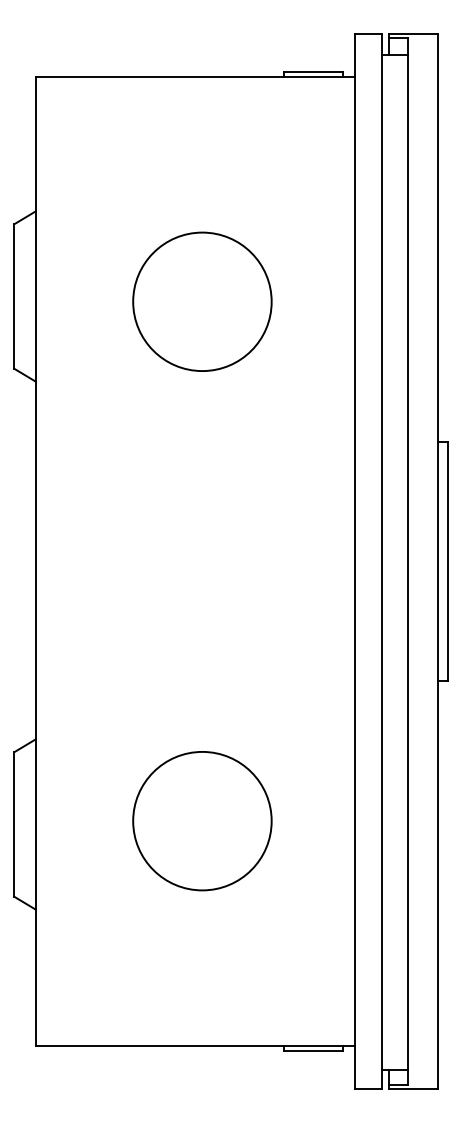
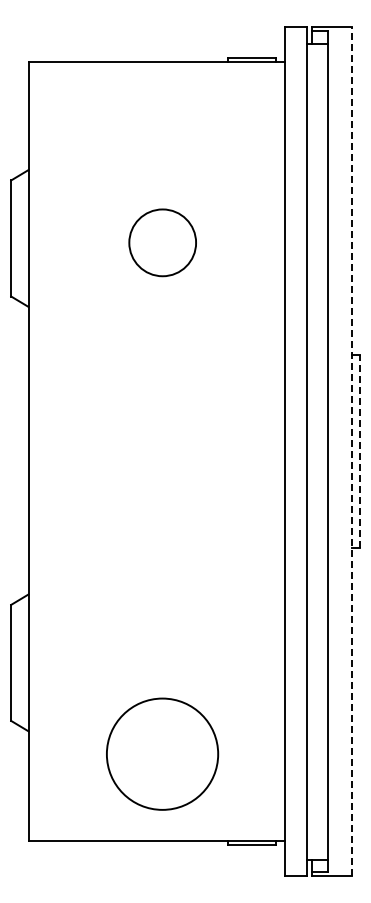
circle: (202, 301) -> (162, 242), size x0.6
line: (438, 561) -> (352, 451), solid -> dashed
line: (447, 561) -> (359, 451), solid -> dashed
circle: (202, 820) -> (162, 753), moved

